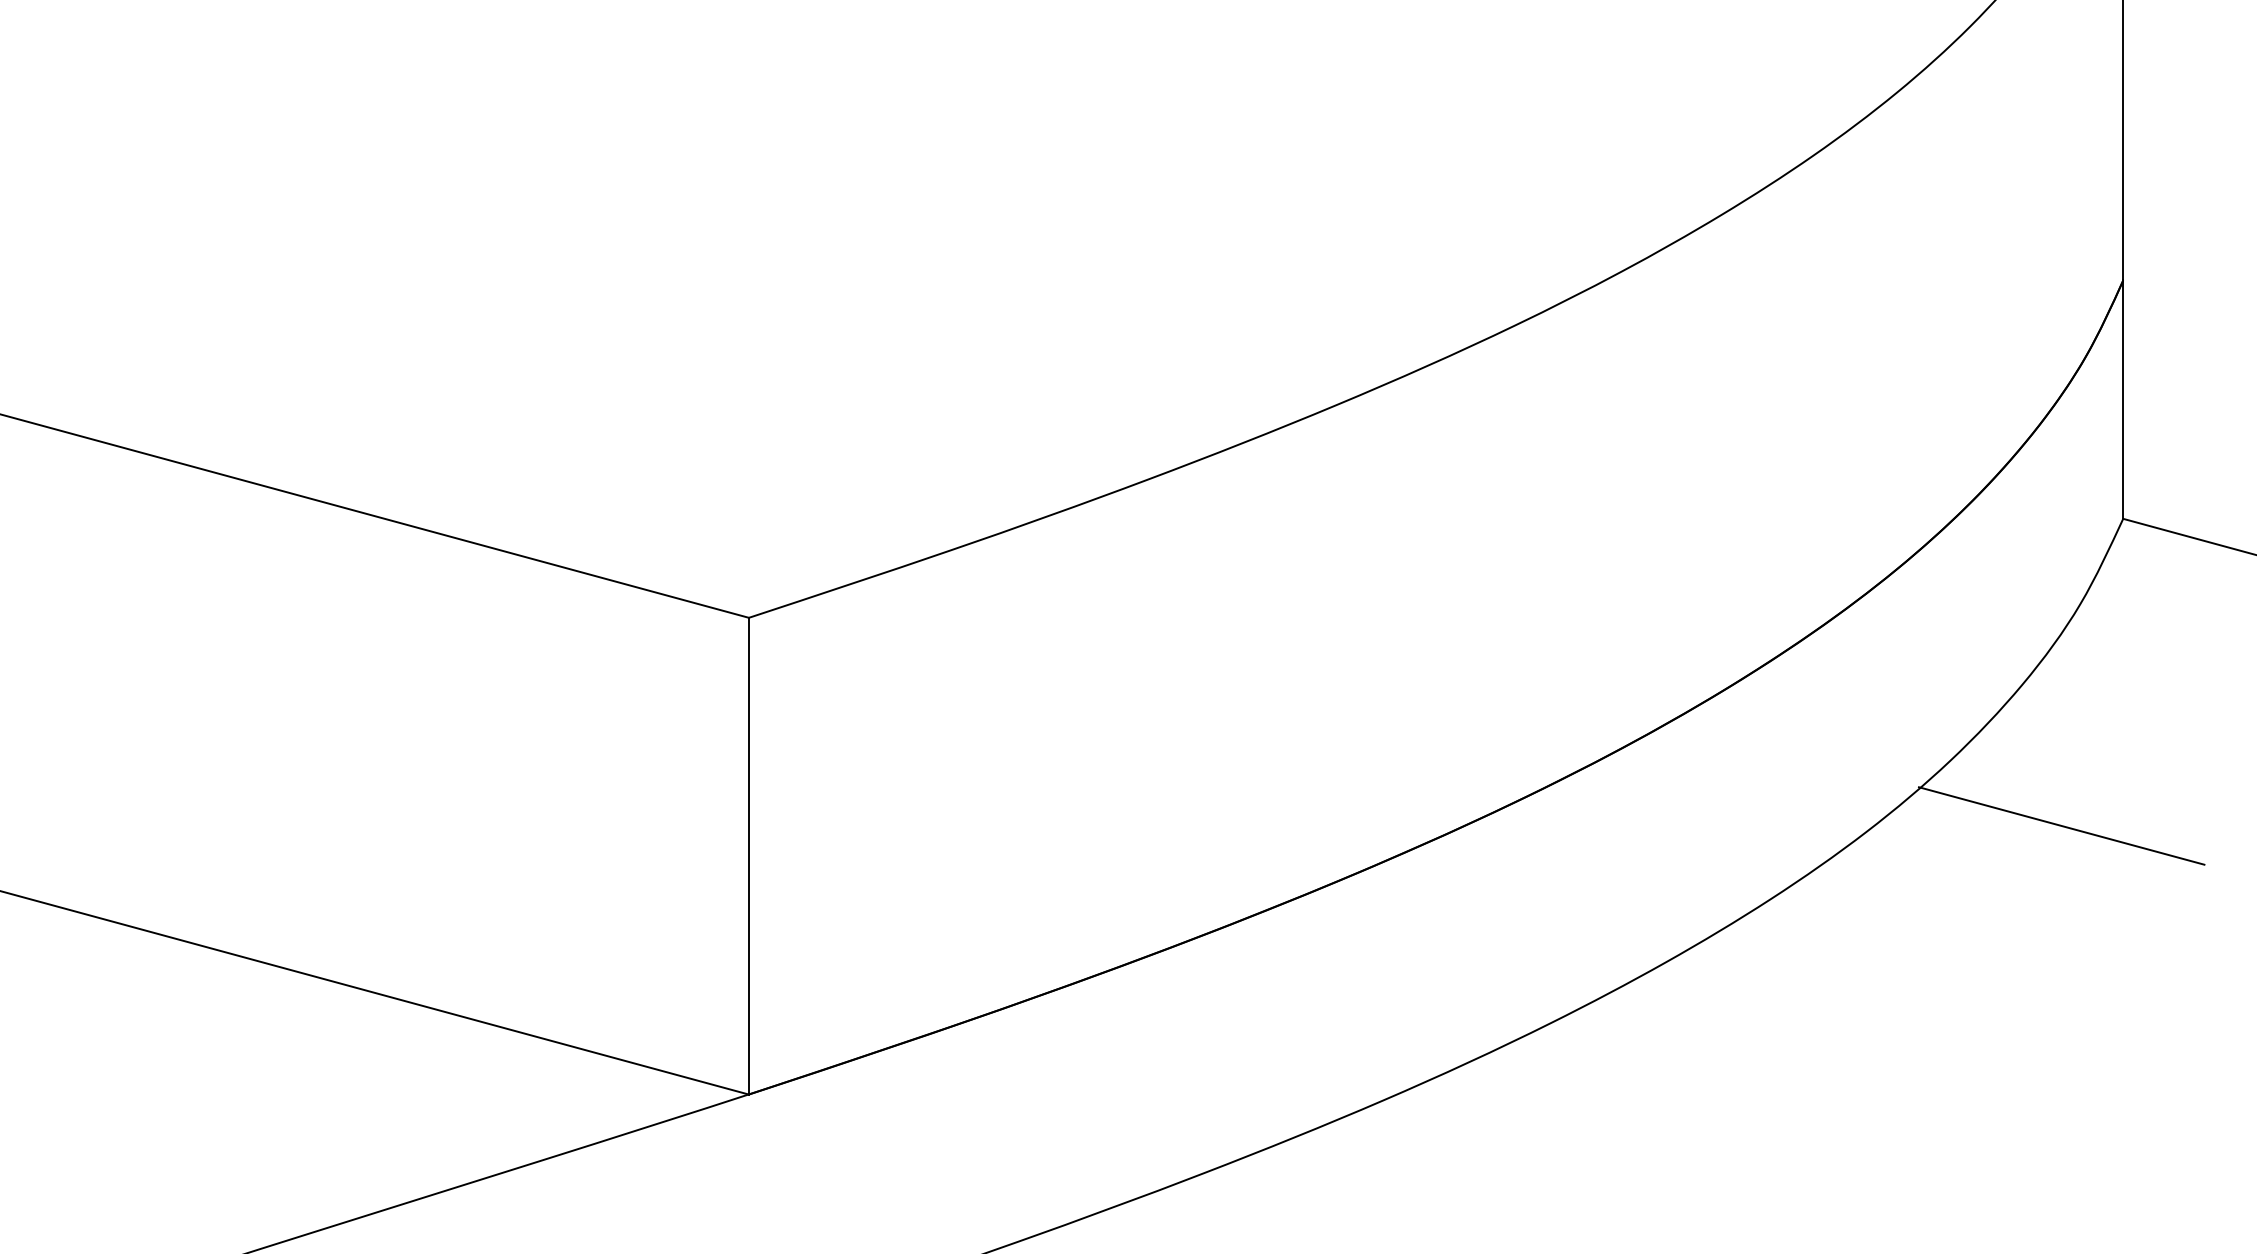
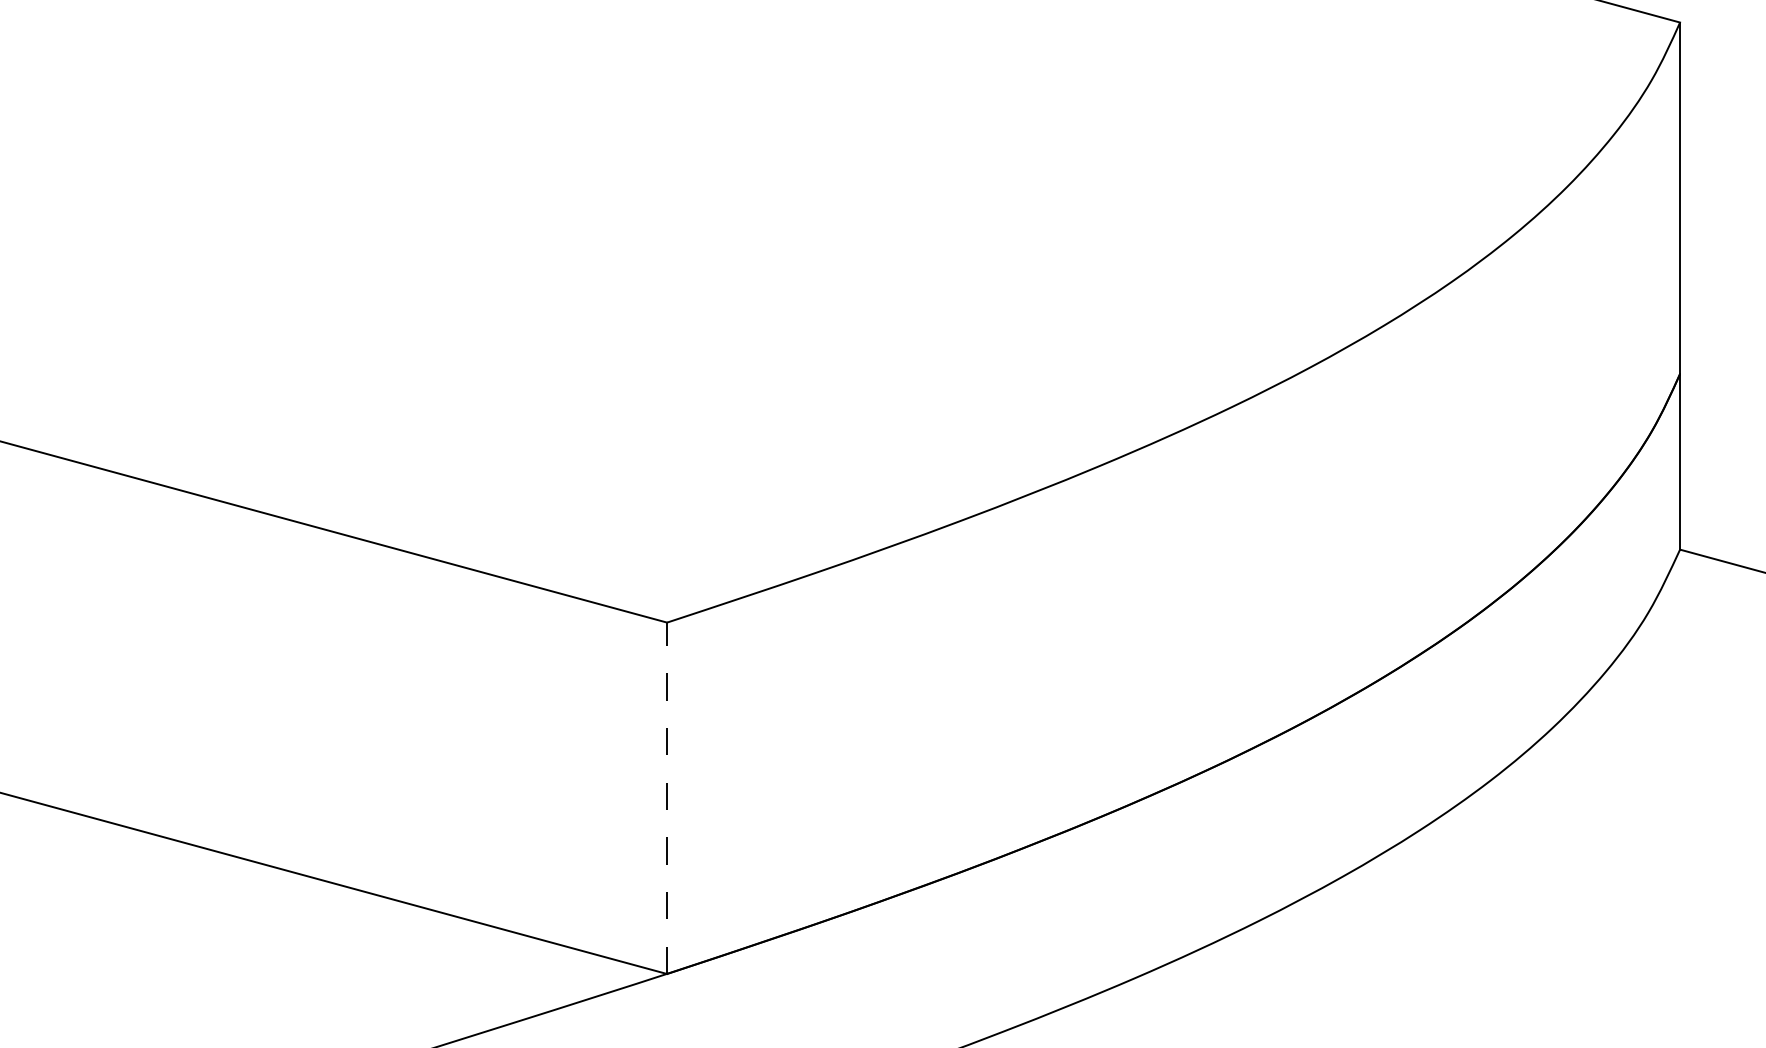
line: (2061, 825) -> (1634, 775), removed
line: (749, 856) -> (667, 798), solid -> dashed

